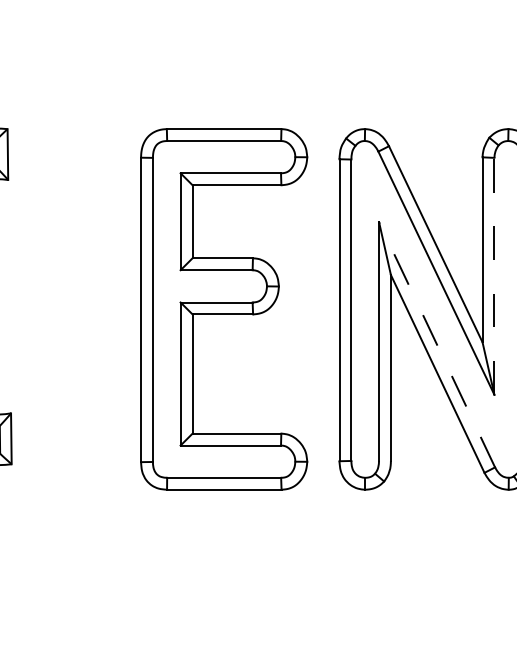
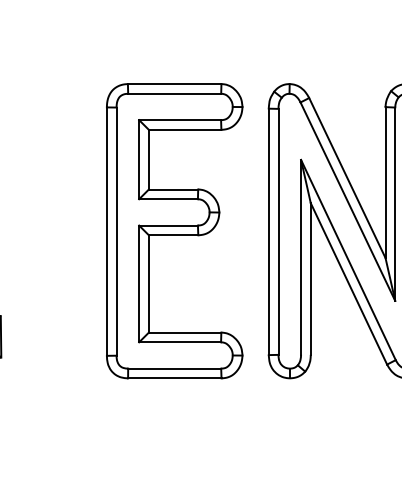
line: (494, 275) -> (395, 203), dashed -> solid
line: (437, 344) -> (348, 259), dashed -> solid

